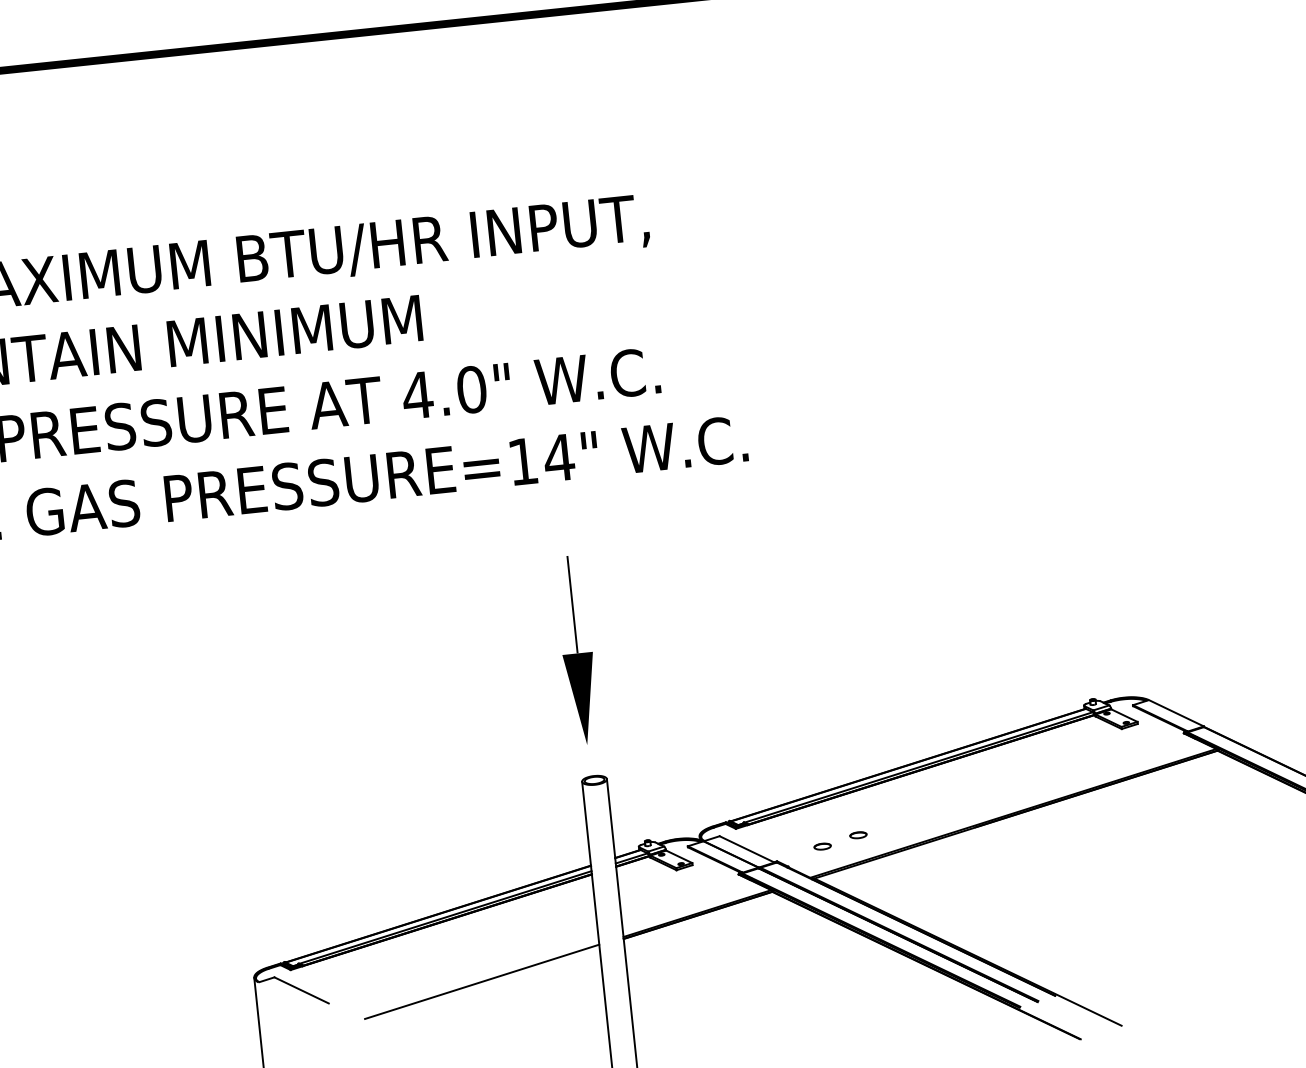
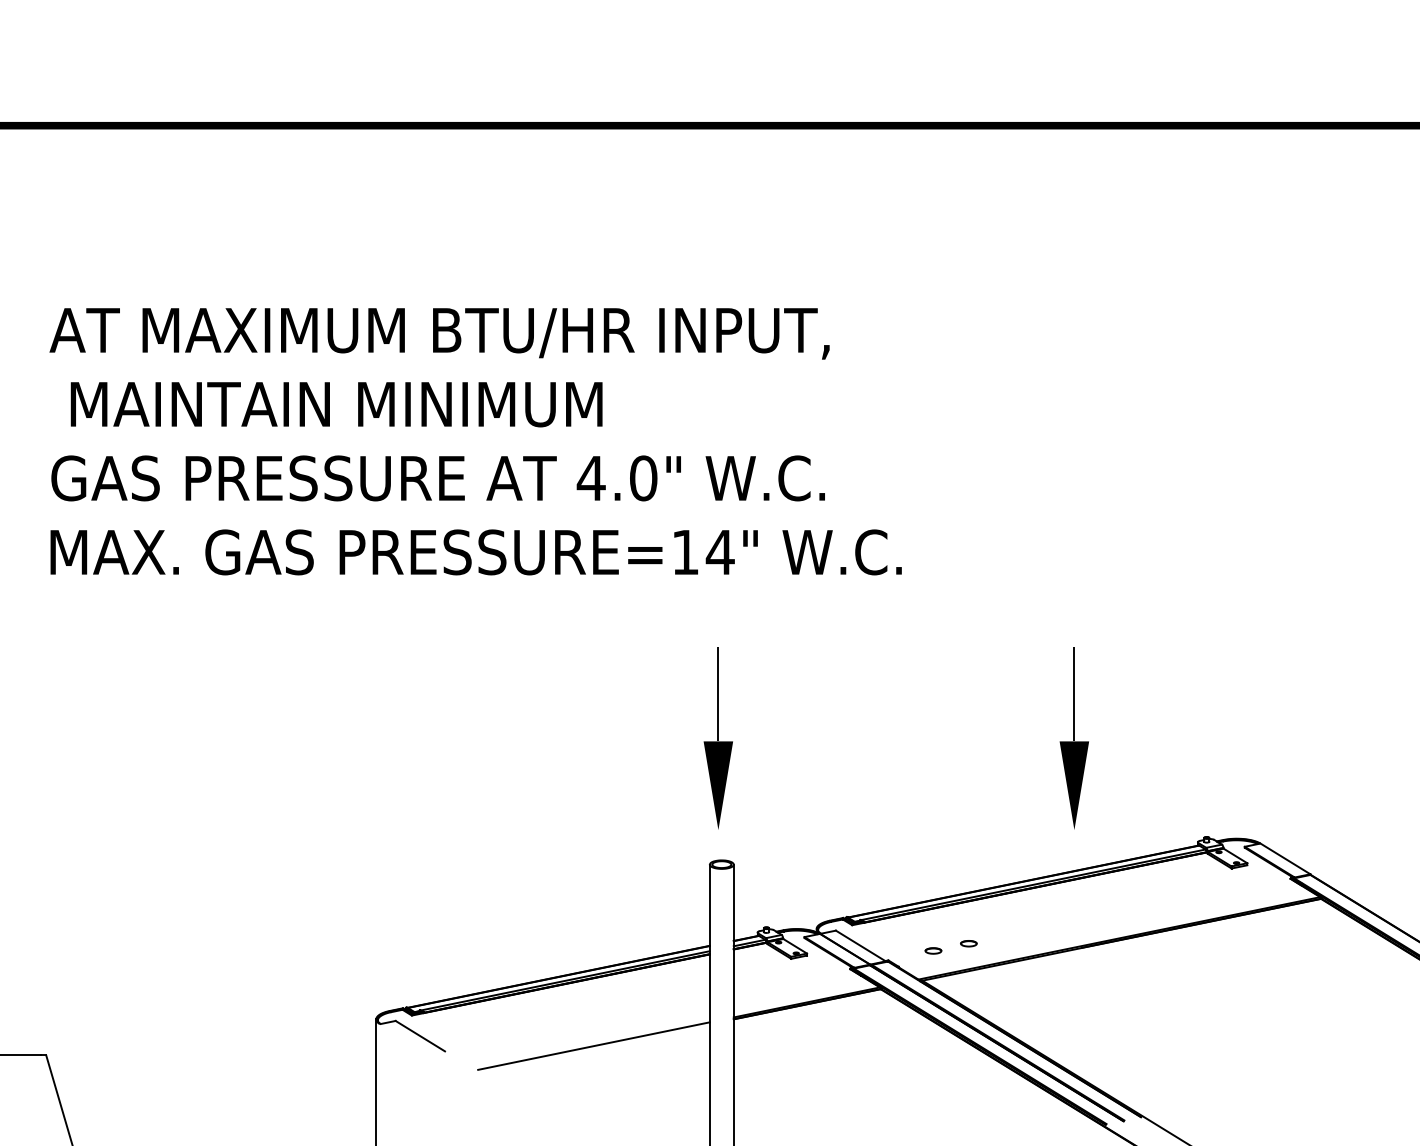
part: (944, 611) -> (1073, 738), added

